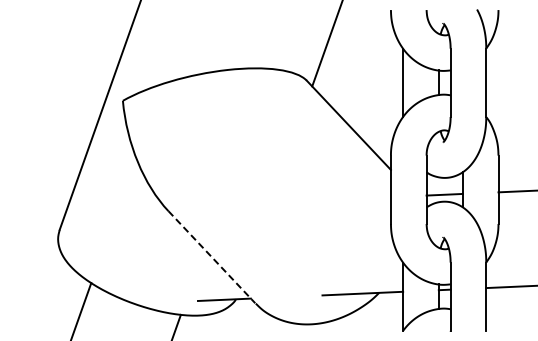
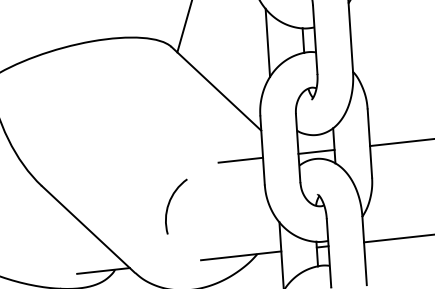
line: (368, 198) -> (240, 160), added
arc: (295, 236) -> (170, 203), added
line: (212, 257) -> (88, 229), dashed -> solid

